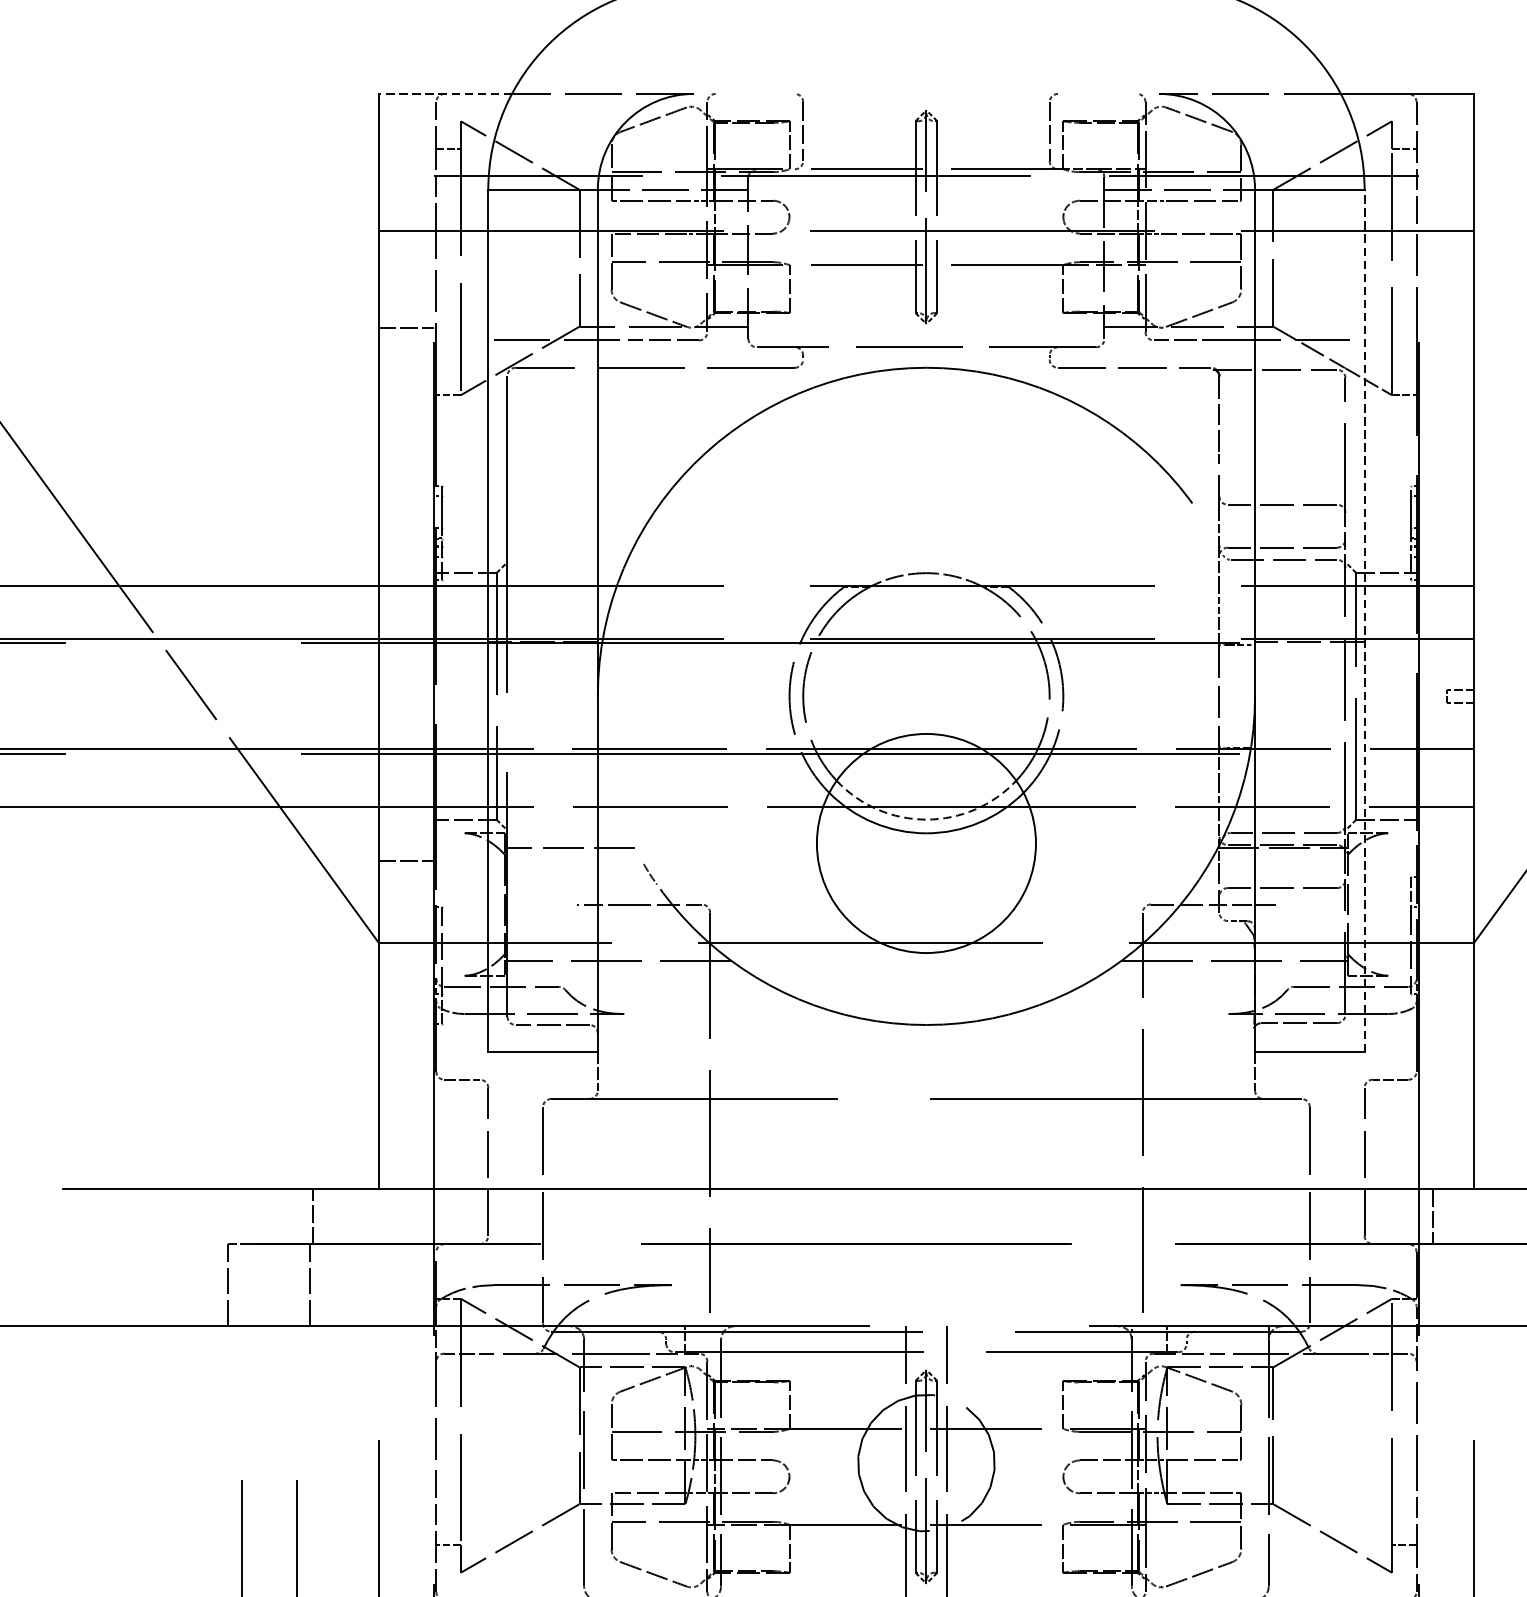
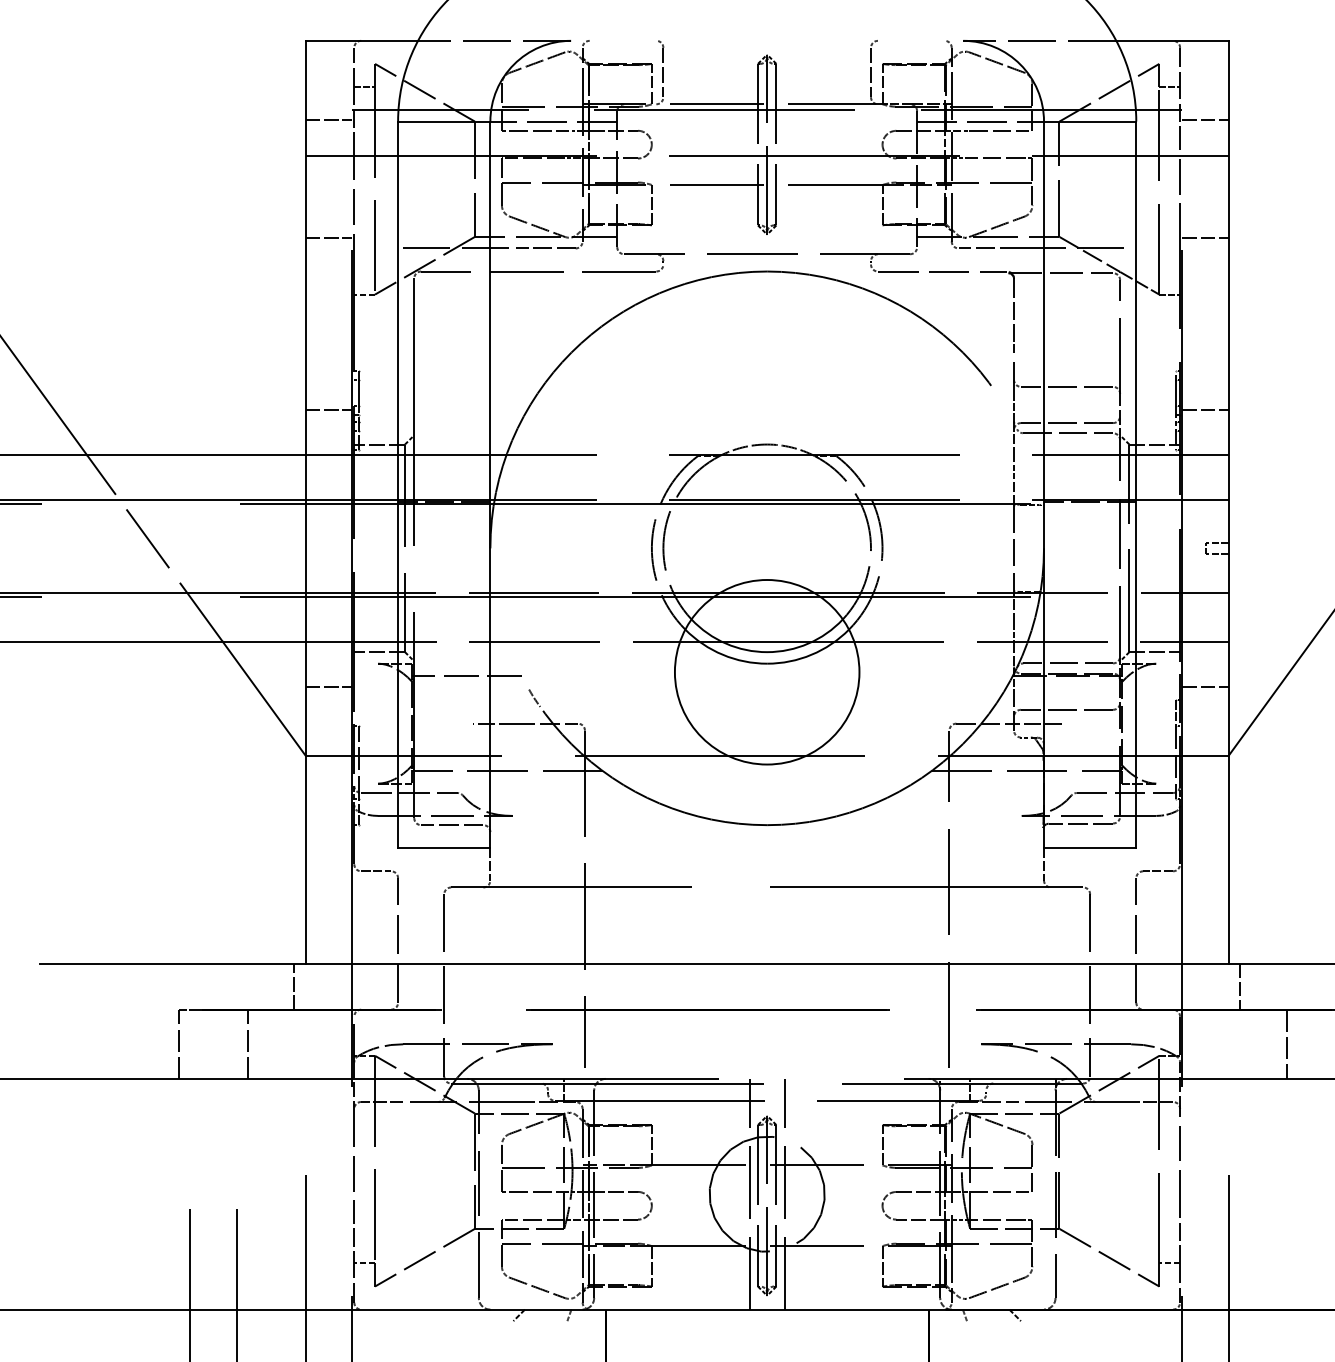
line: (444, 93) -> (361, 40), dashed -> solid
line: (405, 188) -> (328, 120), added
line: (1446, 188) -> (1205, 120), added
line: (1446, 328) -> (1205, 238), added
line: (405, 531) -> (328, 409), added
line: (1446, 531) -> (1205, 409), added
line: (1364, 620) -> (1136, 484), dashed -> solid
arc: (926, 820) -> (767, 652), dashed -> solid
line: (1446, 860) -> (1205, 686), added
line: (313, 1216) -> (294, 986), moved
line: (1433, 1216) -> (1240, 986), moved

